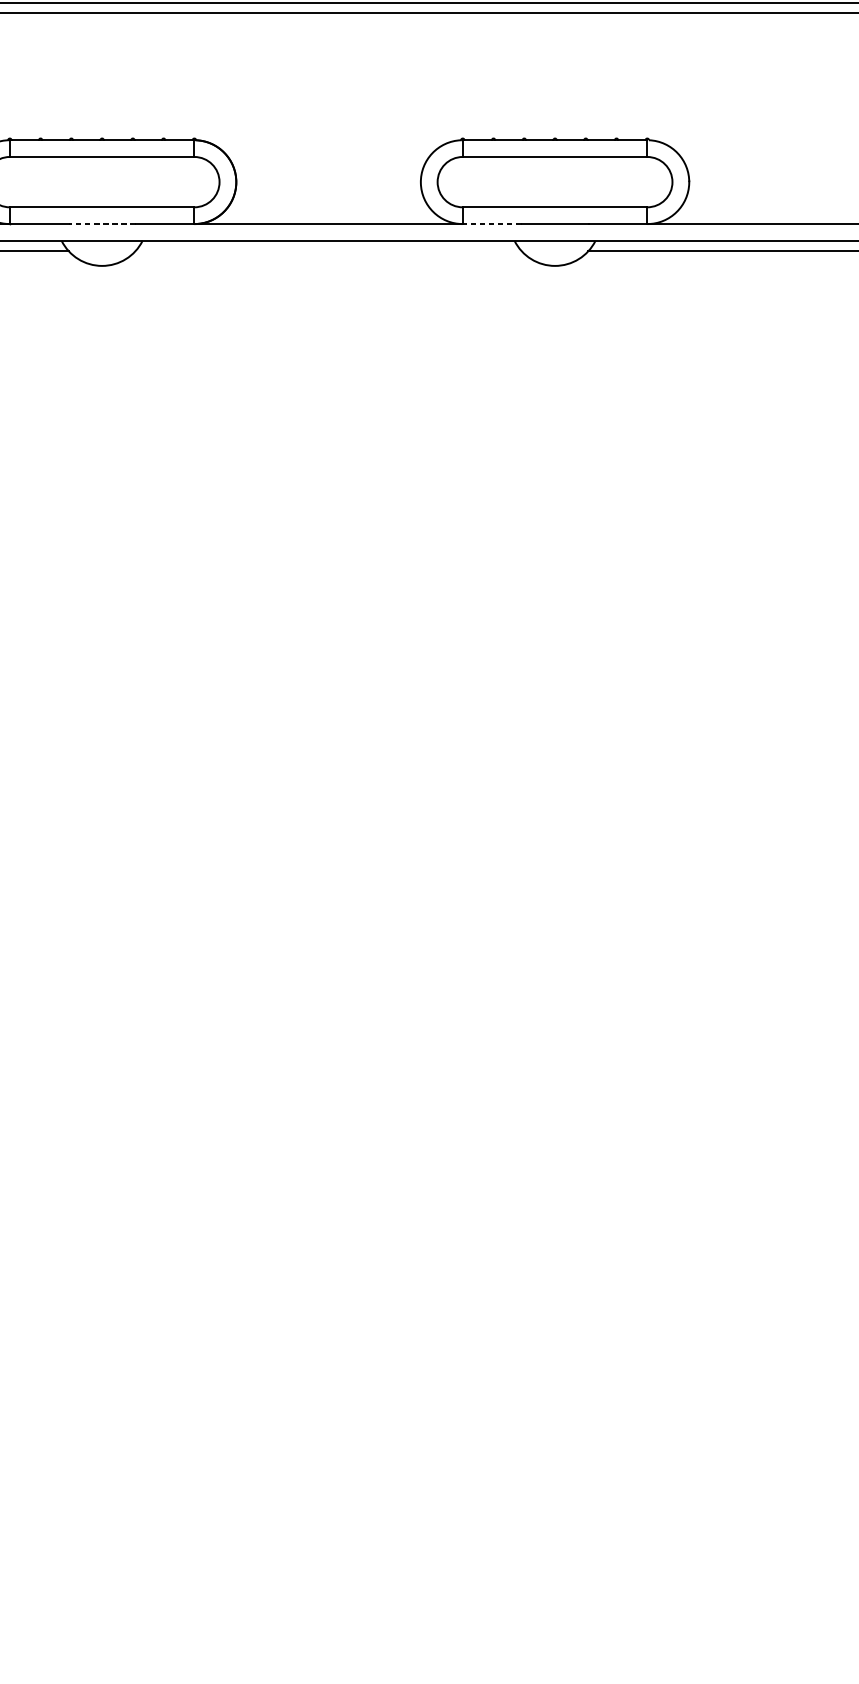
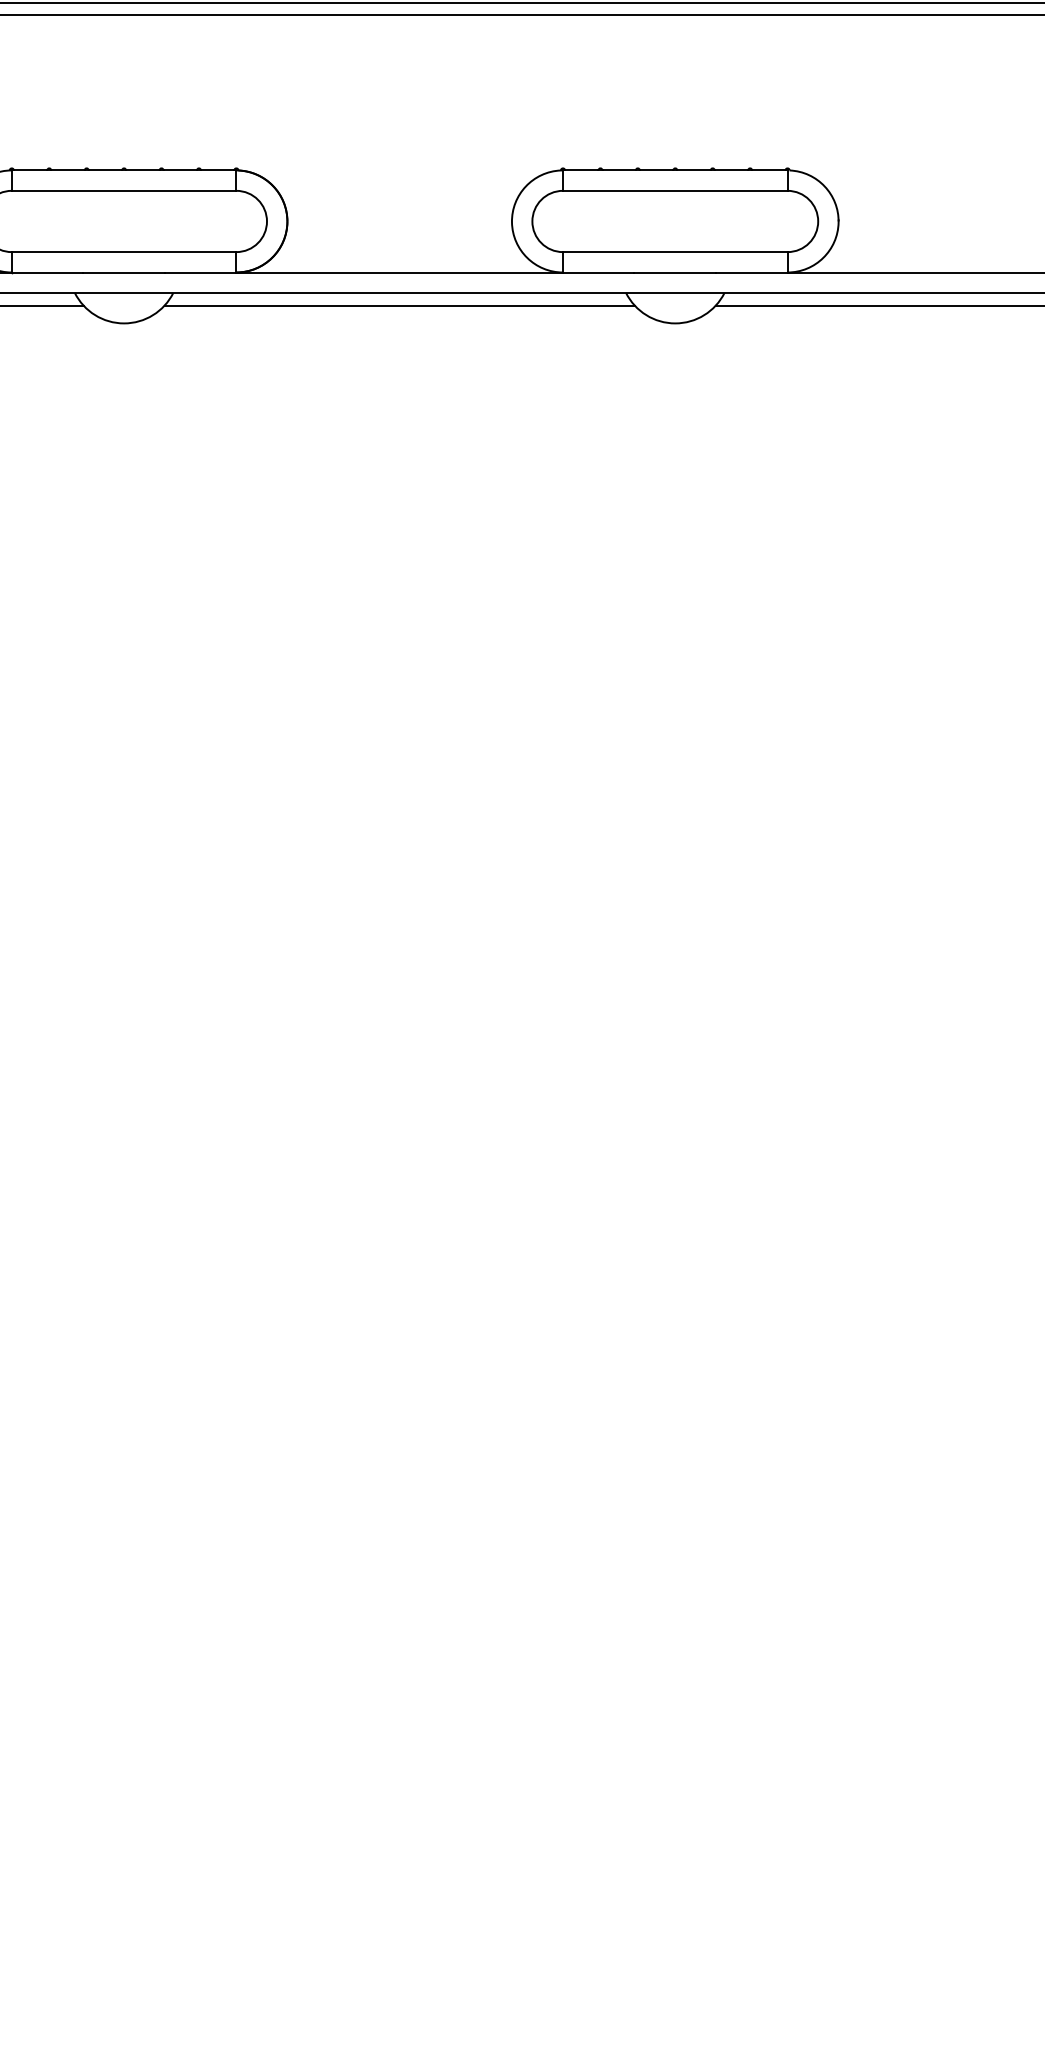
line: (102, 224) -> (124, 272), dashed -> solid
line: (491, 224) -> (598, 272), dashed -> solid
line: (328, 251) -> (399, 305), added

